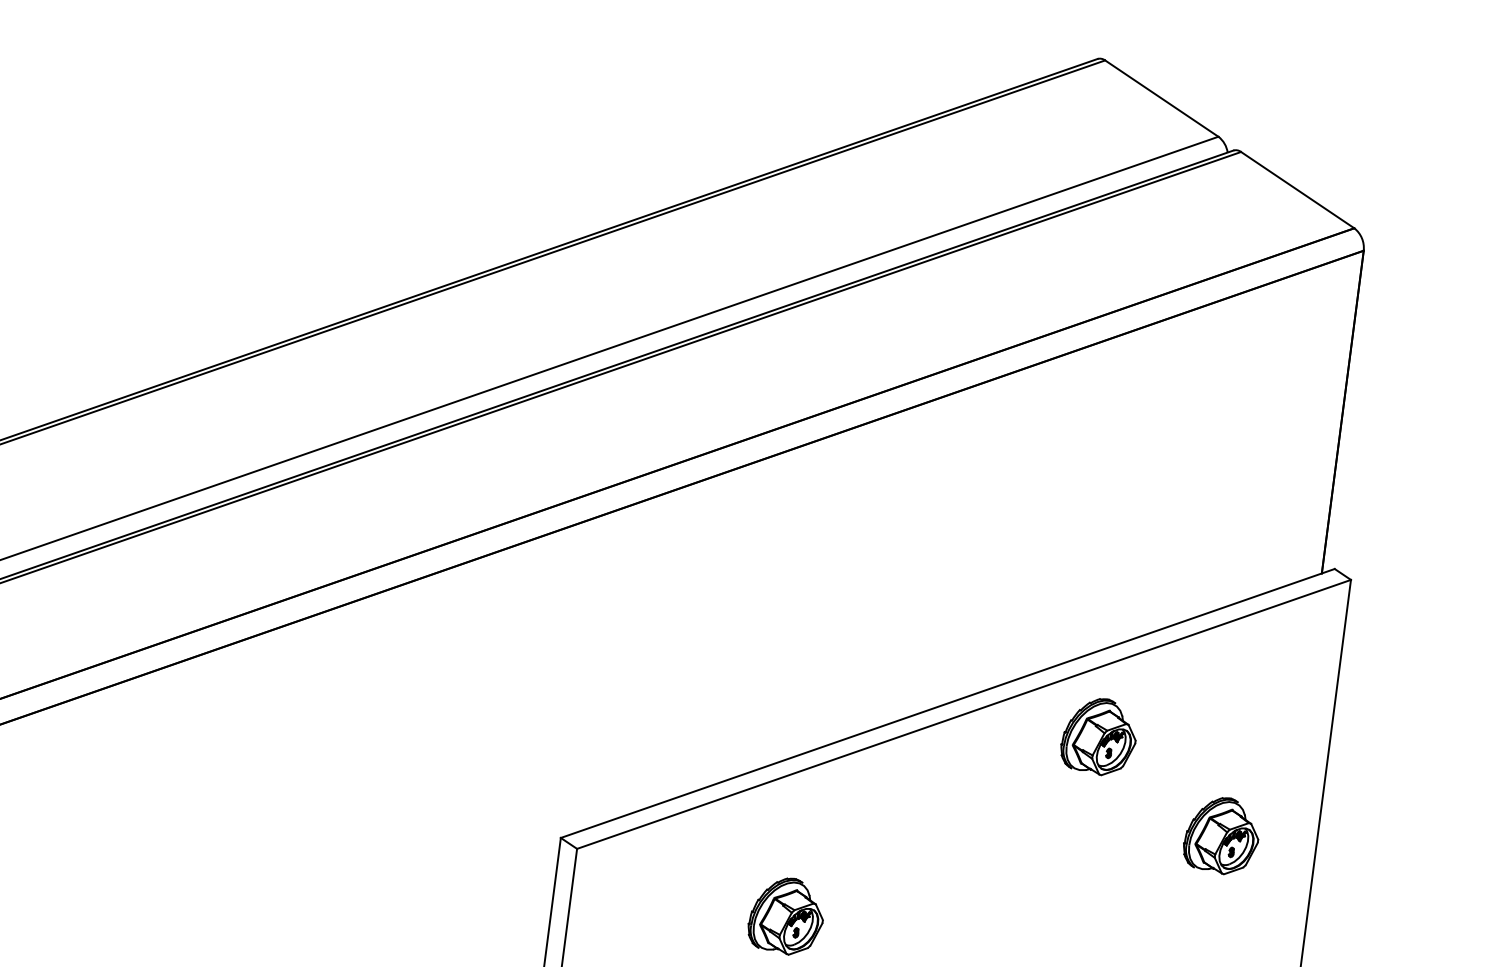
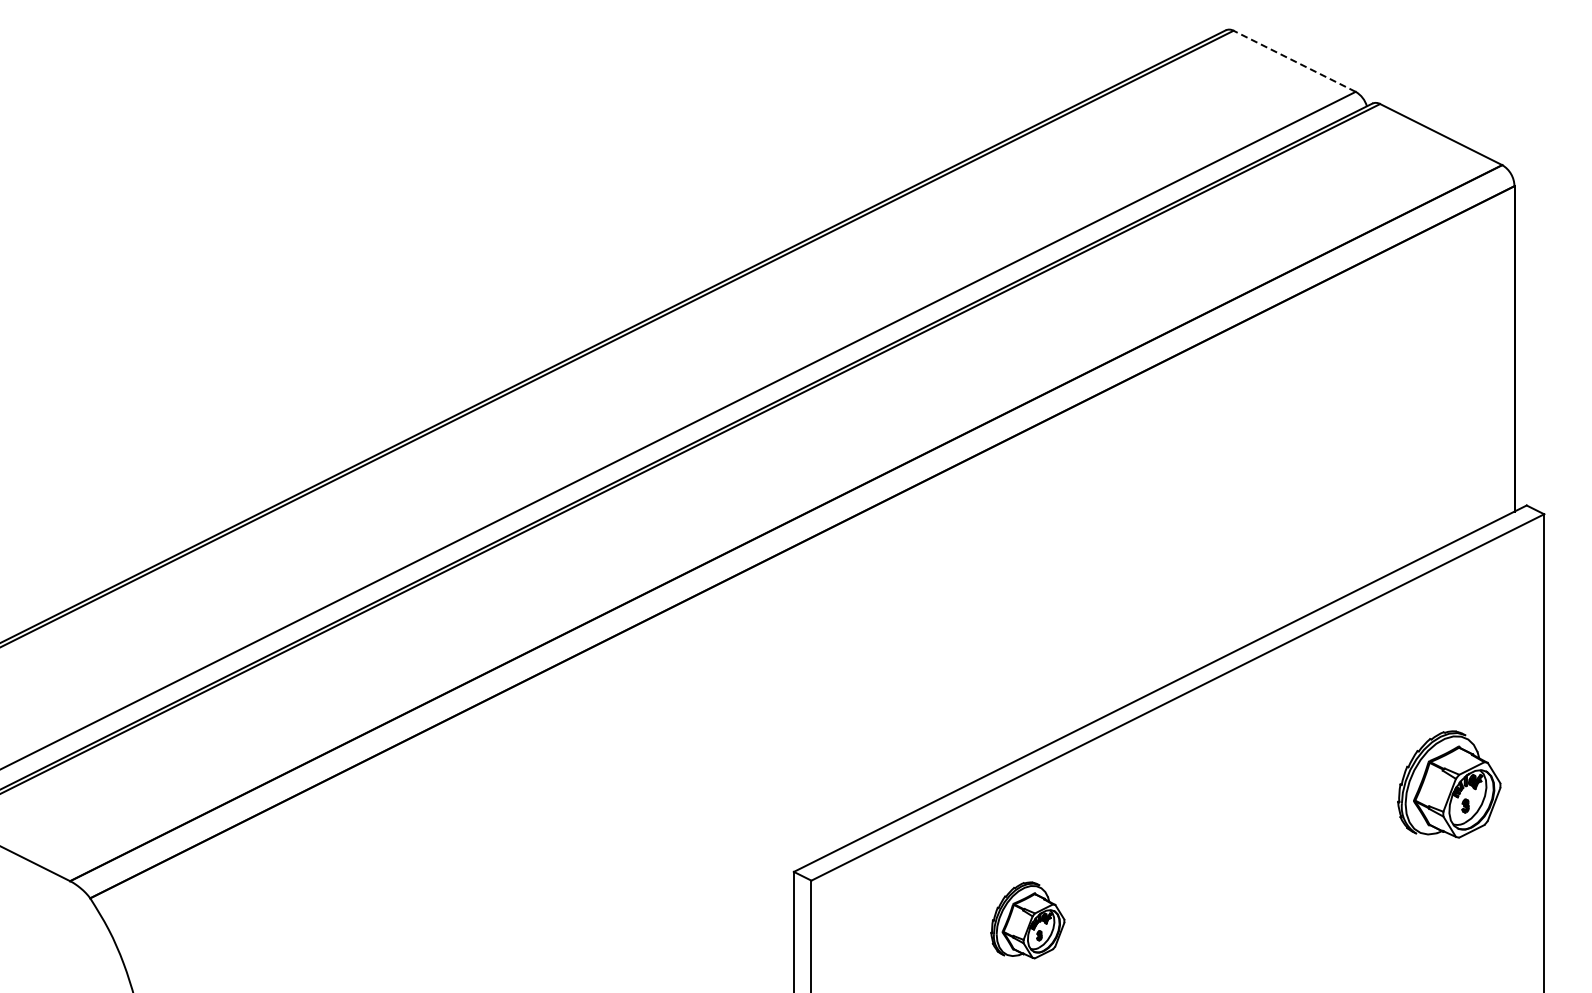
line: (1161, 98) -> (1294, 61), solid -> dashed
part: (1099, 736) -> (1314, 701), removed
part: (1221, 835) -> (1448, 784), size x1.4

